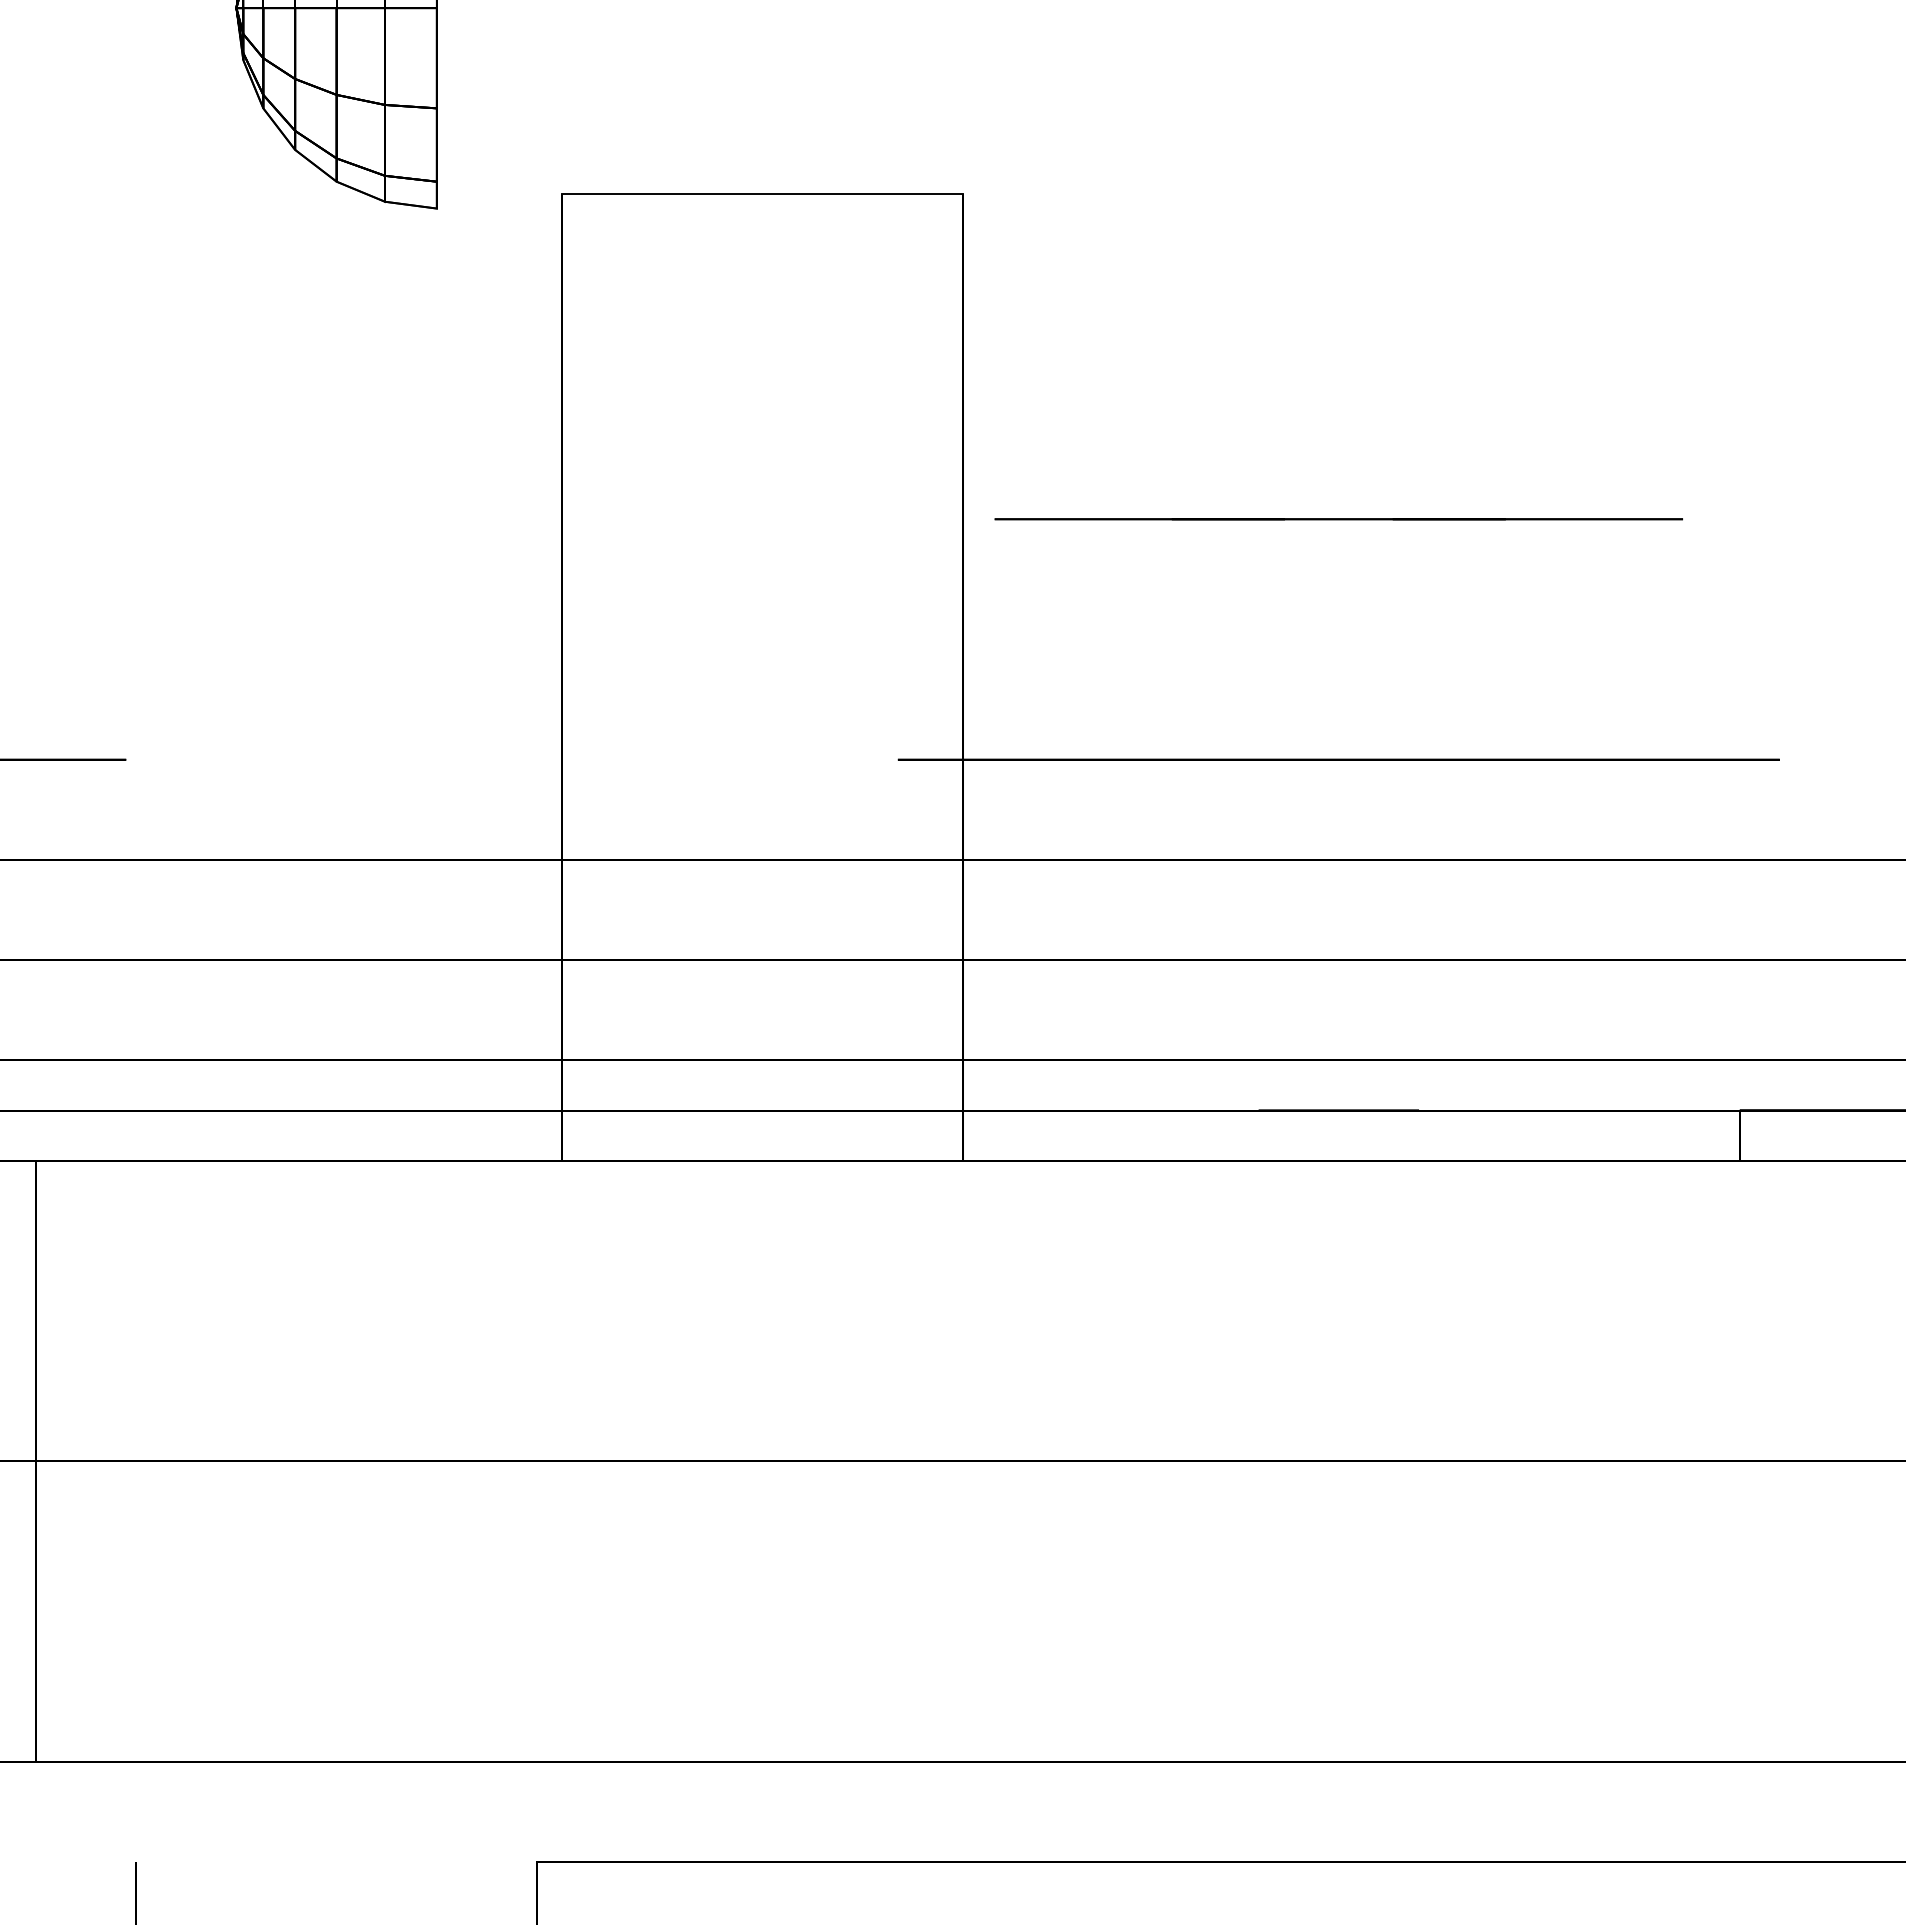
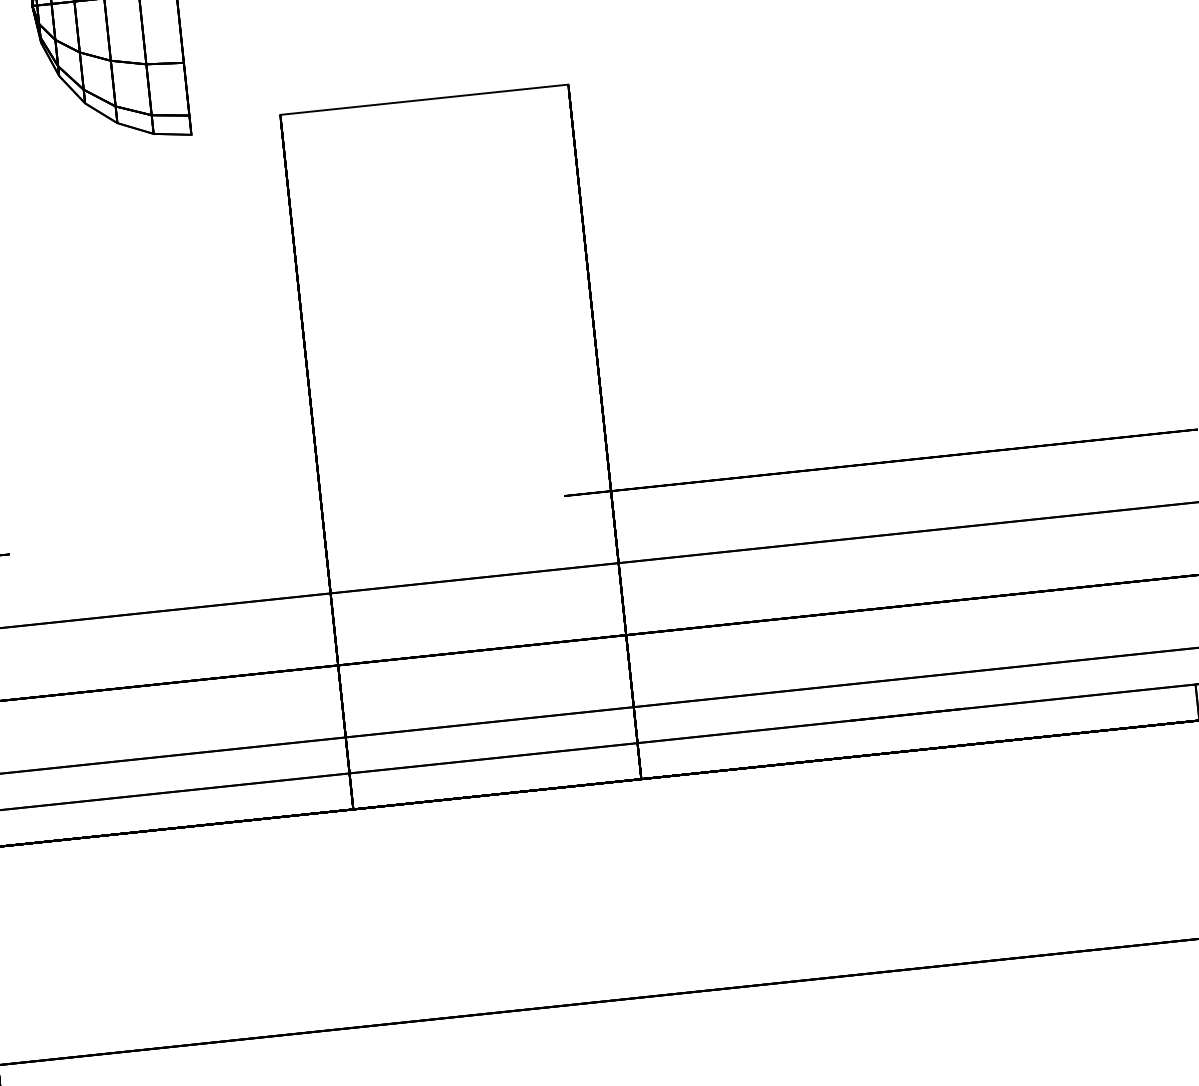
line: (1338, 519) -> (862, 290), removed

